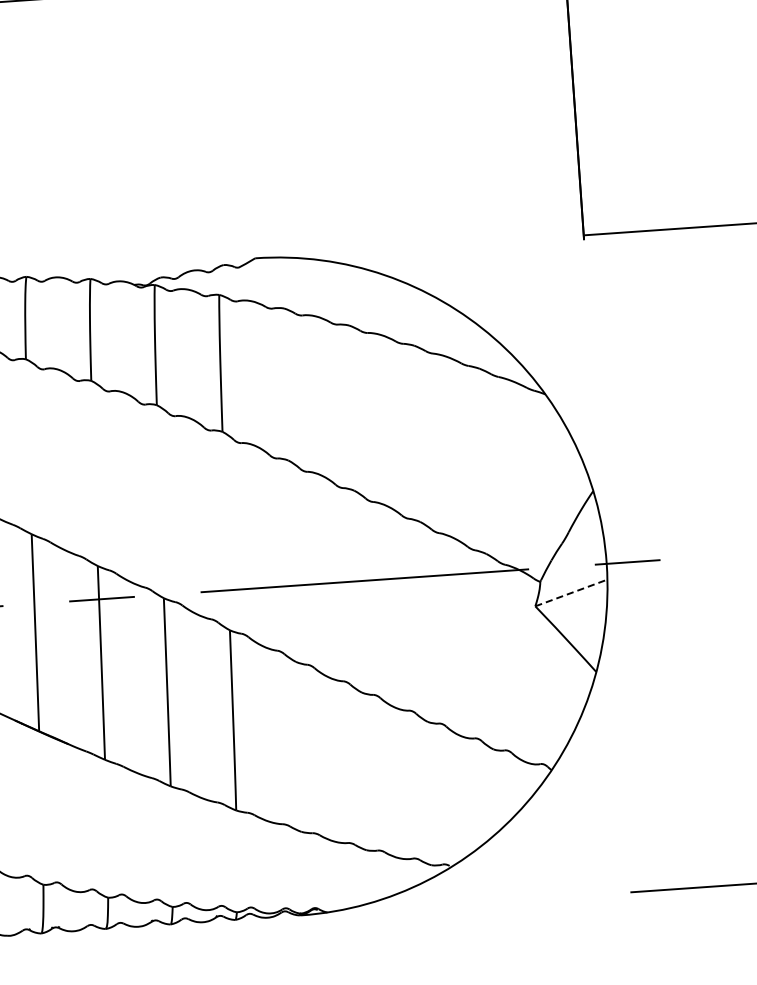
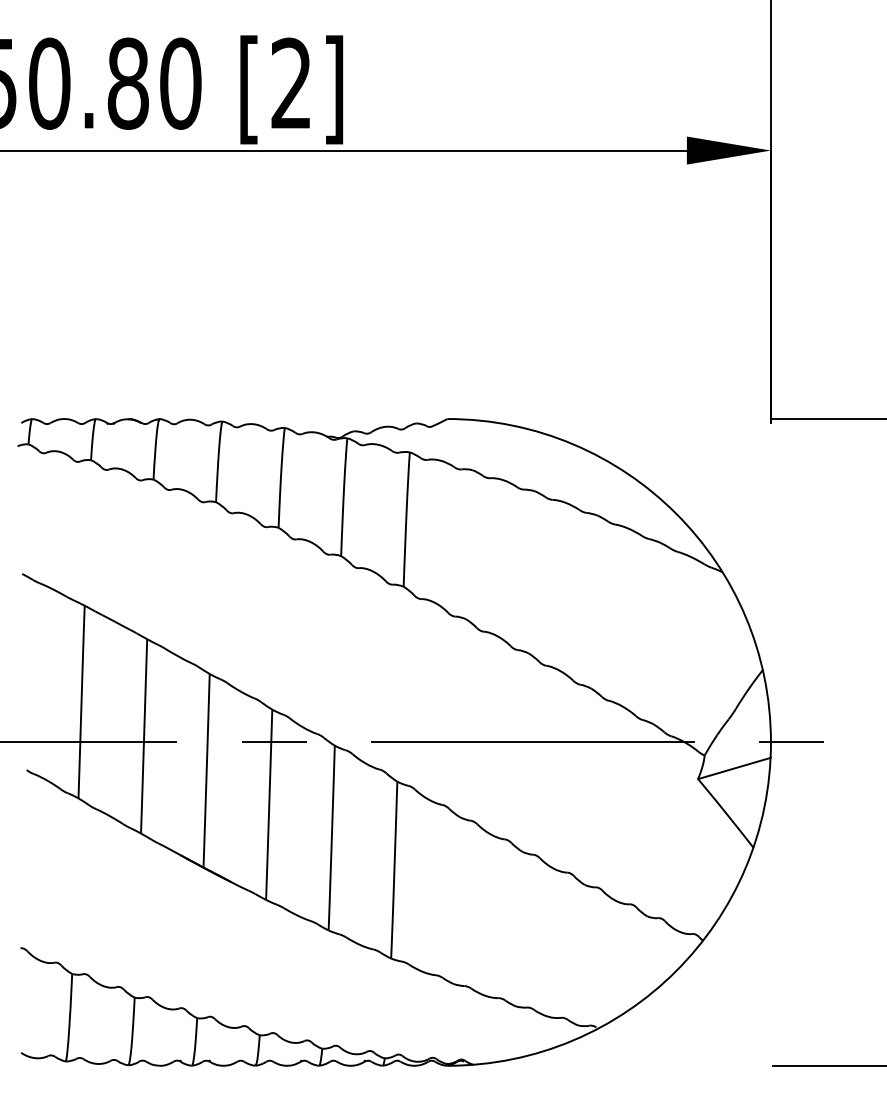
line: (571, 592) -> (734, 768), dashed -> solid

